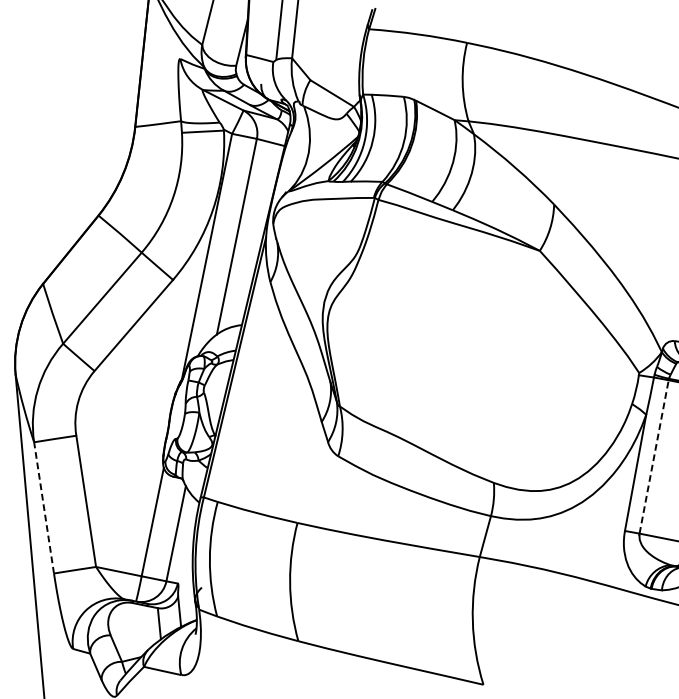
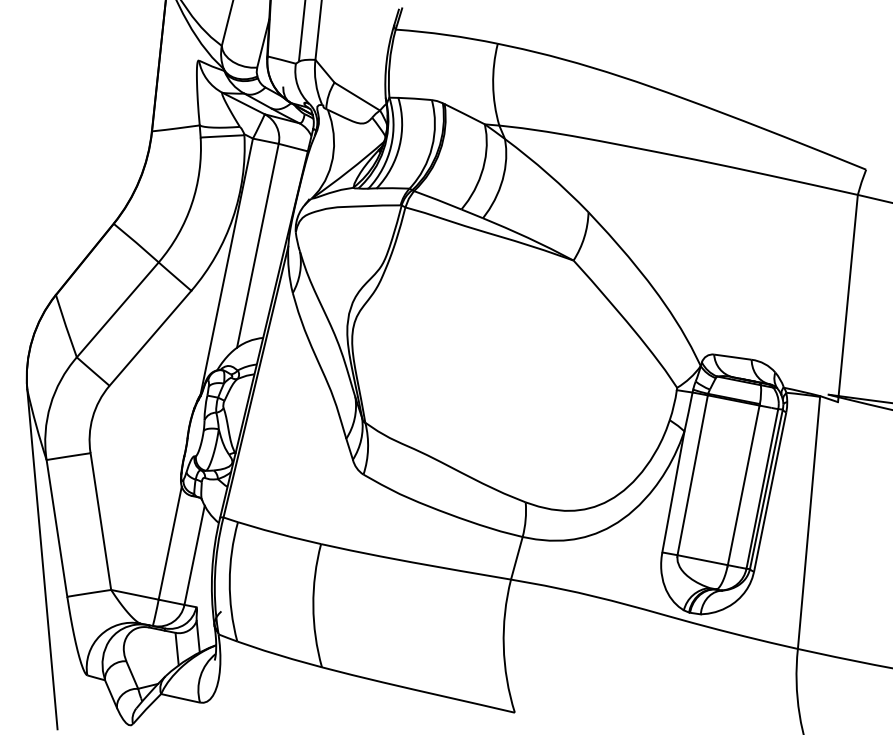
line: (653, 456) -> (692, 474), dashed -> solid
line: (43, 507) -> (56, 527), dashed -> solid

